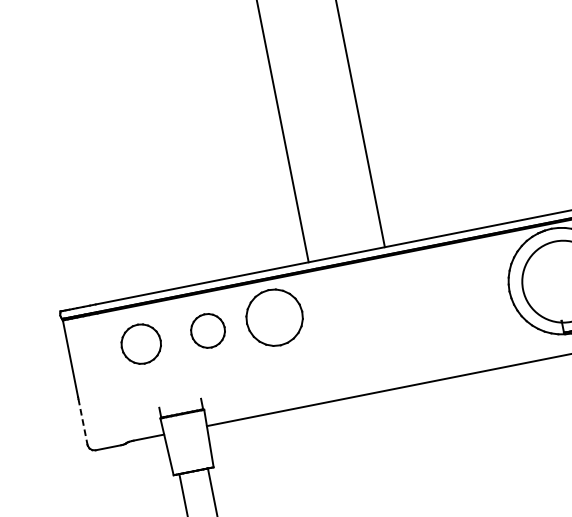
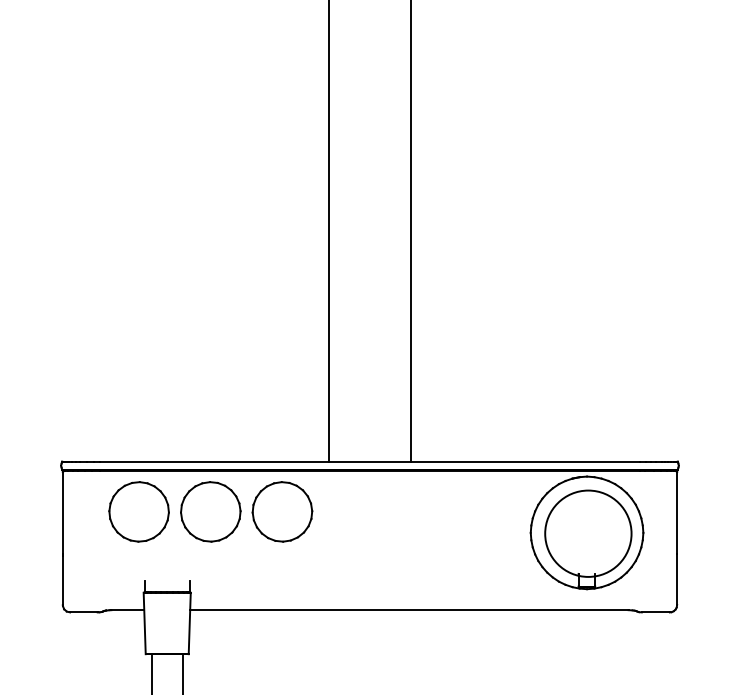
part: (207, 330) -> (210, 511), size x1.67
part: (140, 343) -> (138, 511), size x1.43
line: (82, 422) -> (62, 580), dashed -> solid

